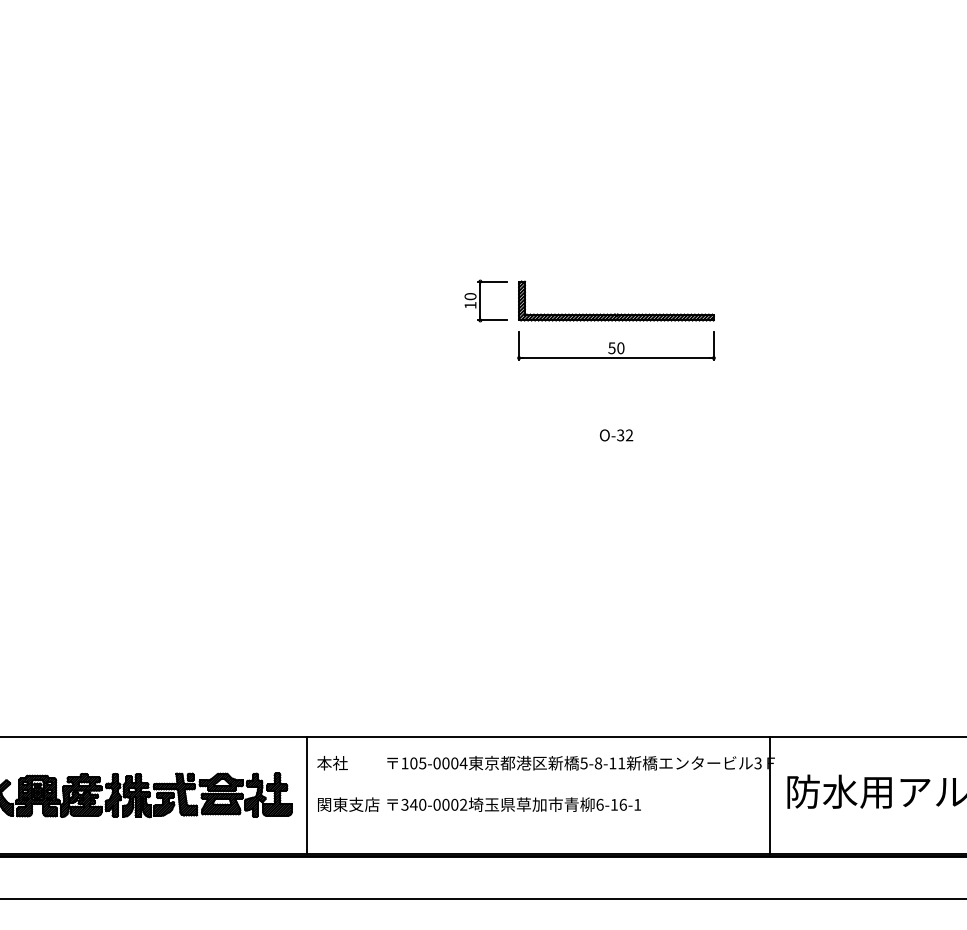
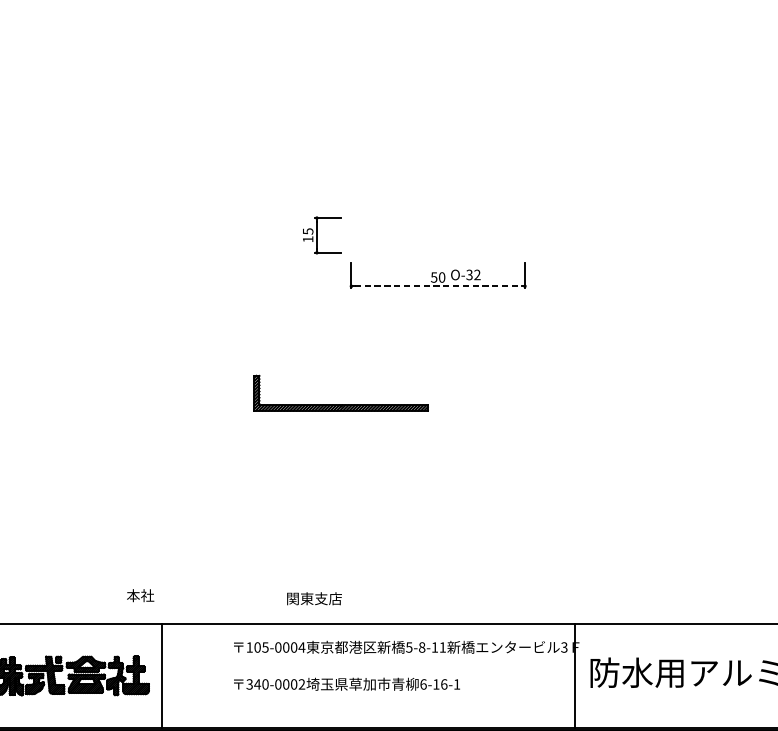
text: (470, 296) -> (308, 231), 10 -> 15
part: (615, 313) -> (340, 404), moved
line: (616, 358) -> (438, 286), solid -> dashed
text: (616, 435) -> (465, 275), moved
text: (332, 763) -> (140, 595), moved
text: (348, 804) -> (314, 598), moved

